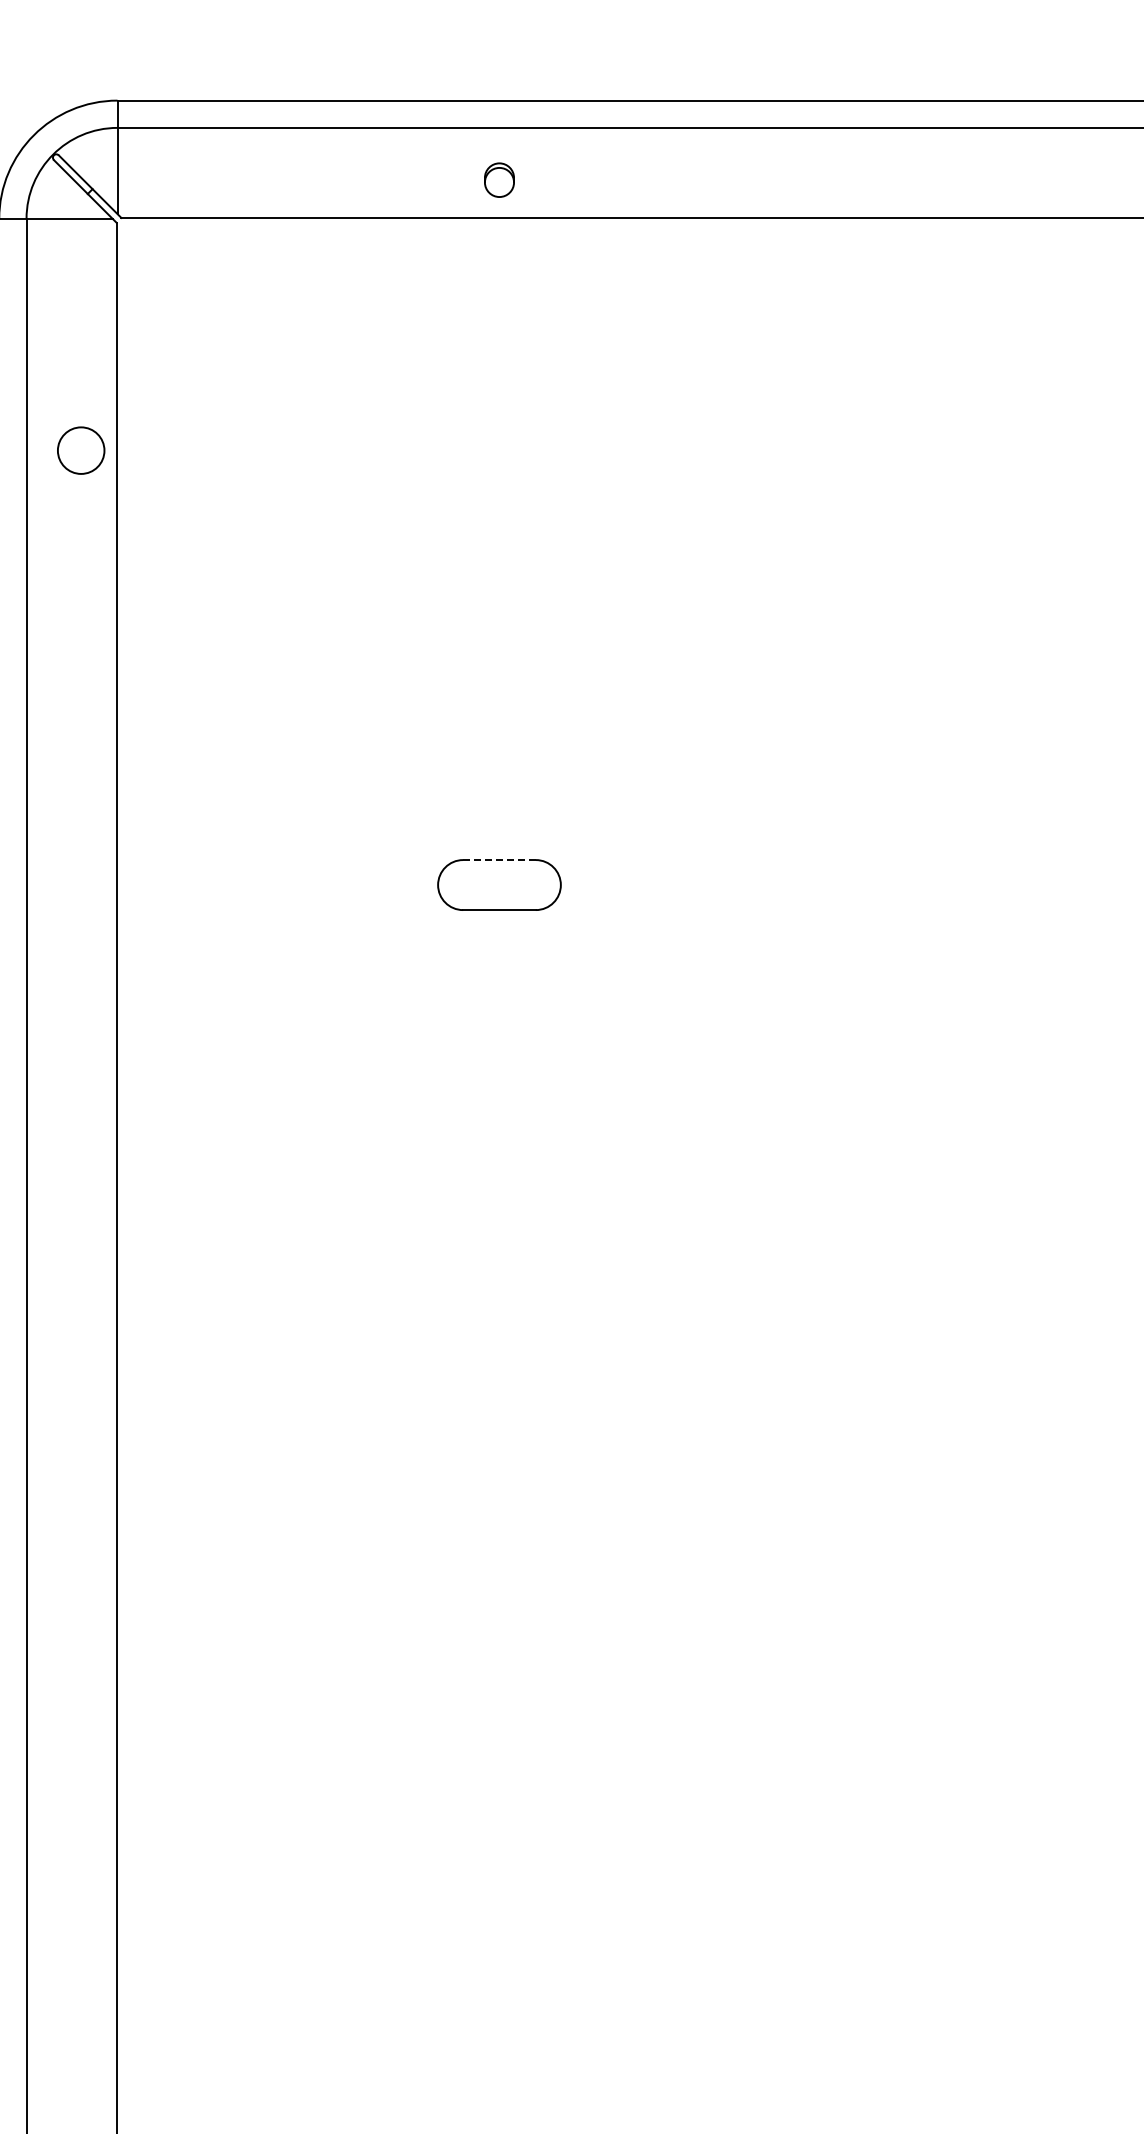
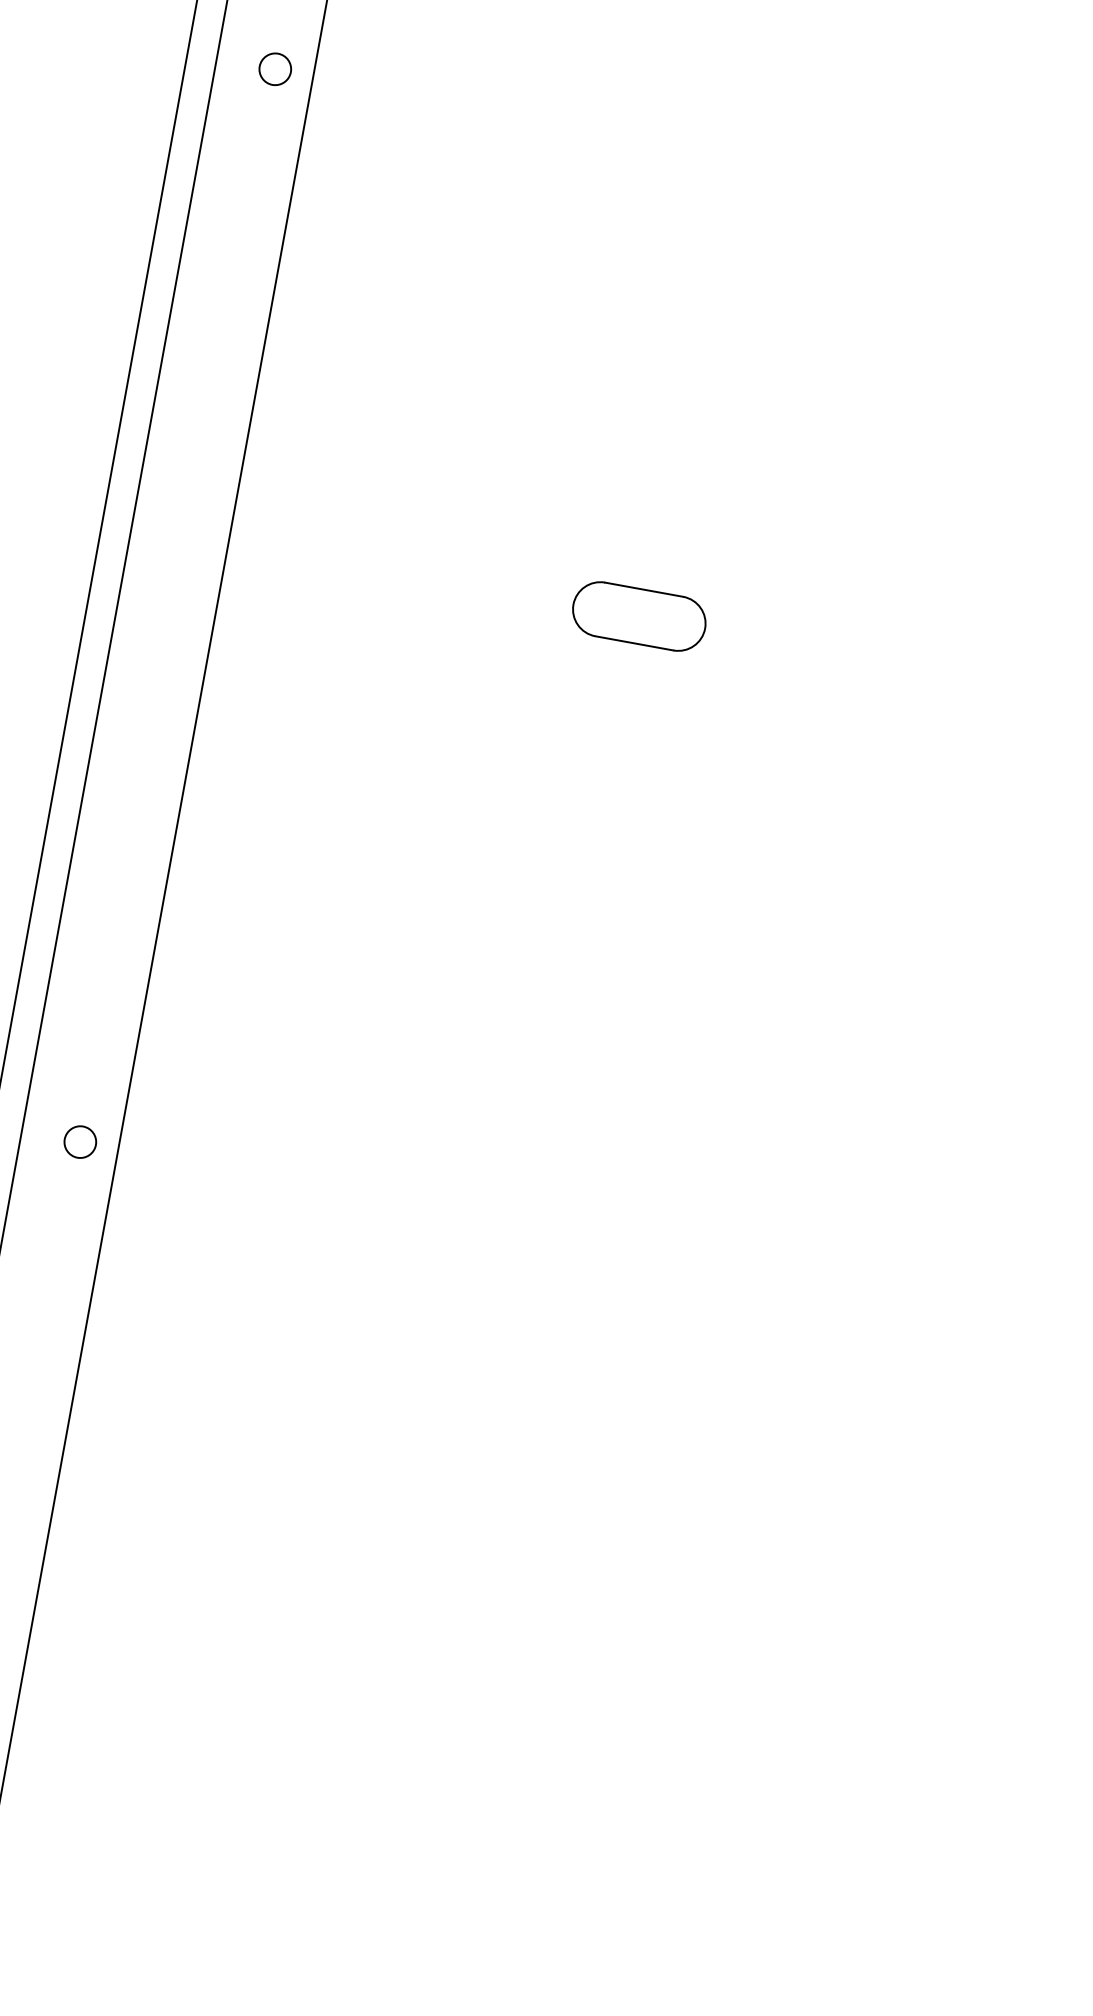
circle: (80, 450) -> (274, 68), size x0.62
line: (498, 860) -> (643, 589), dashed -> solid
circle: (80, 1450) -> (79, 1141), added

